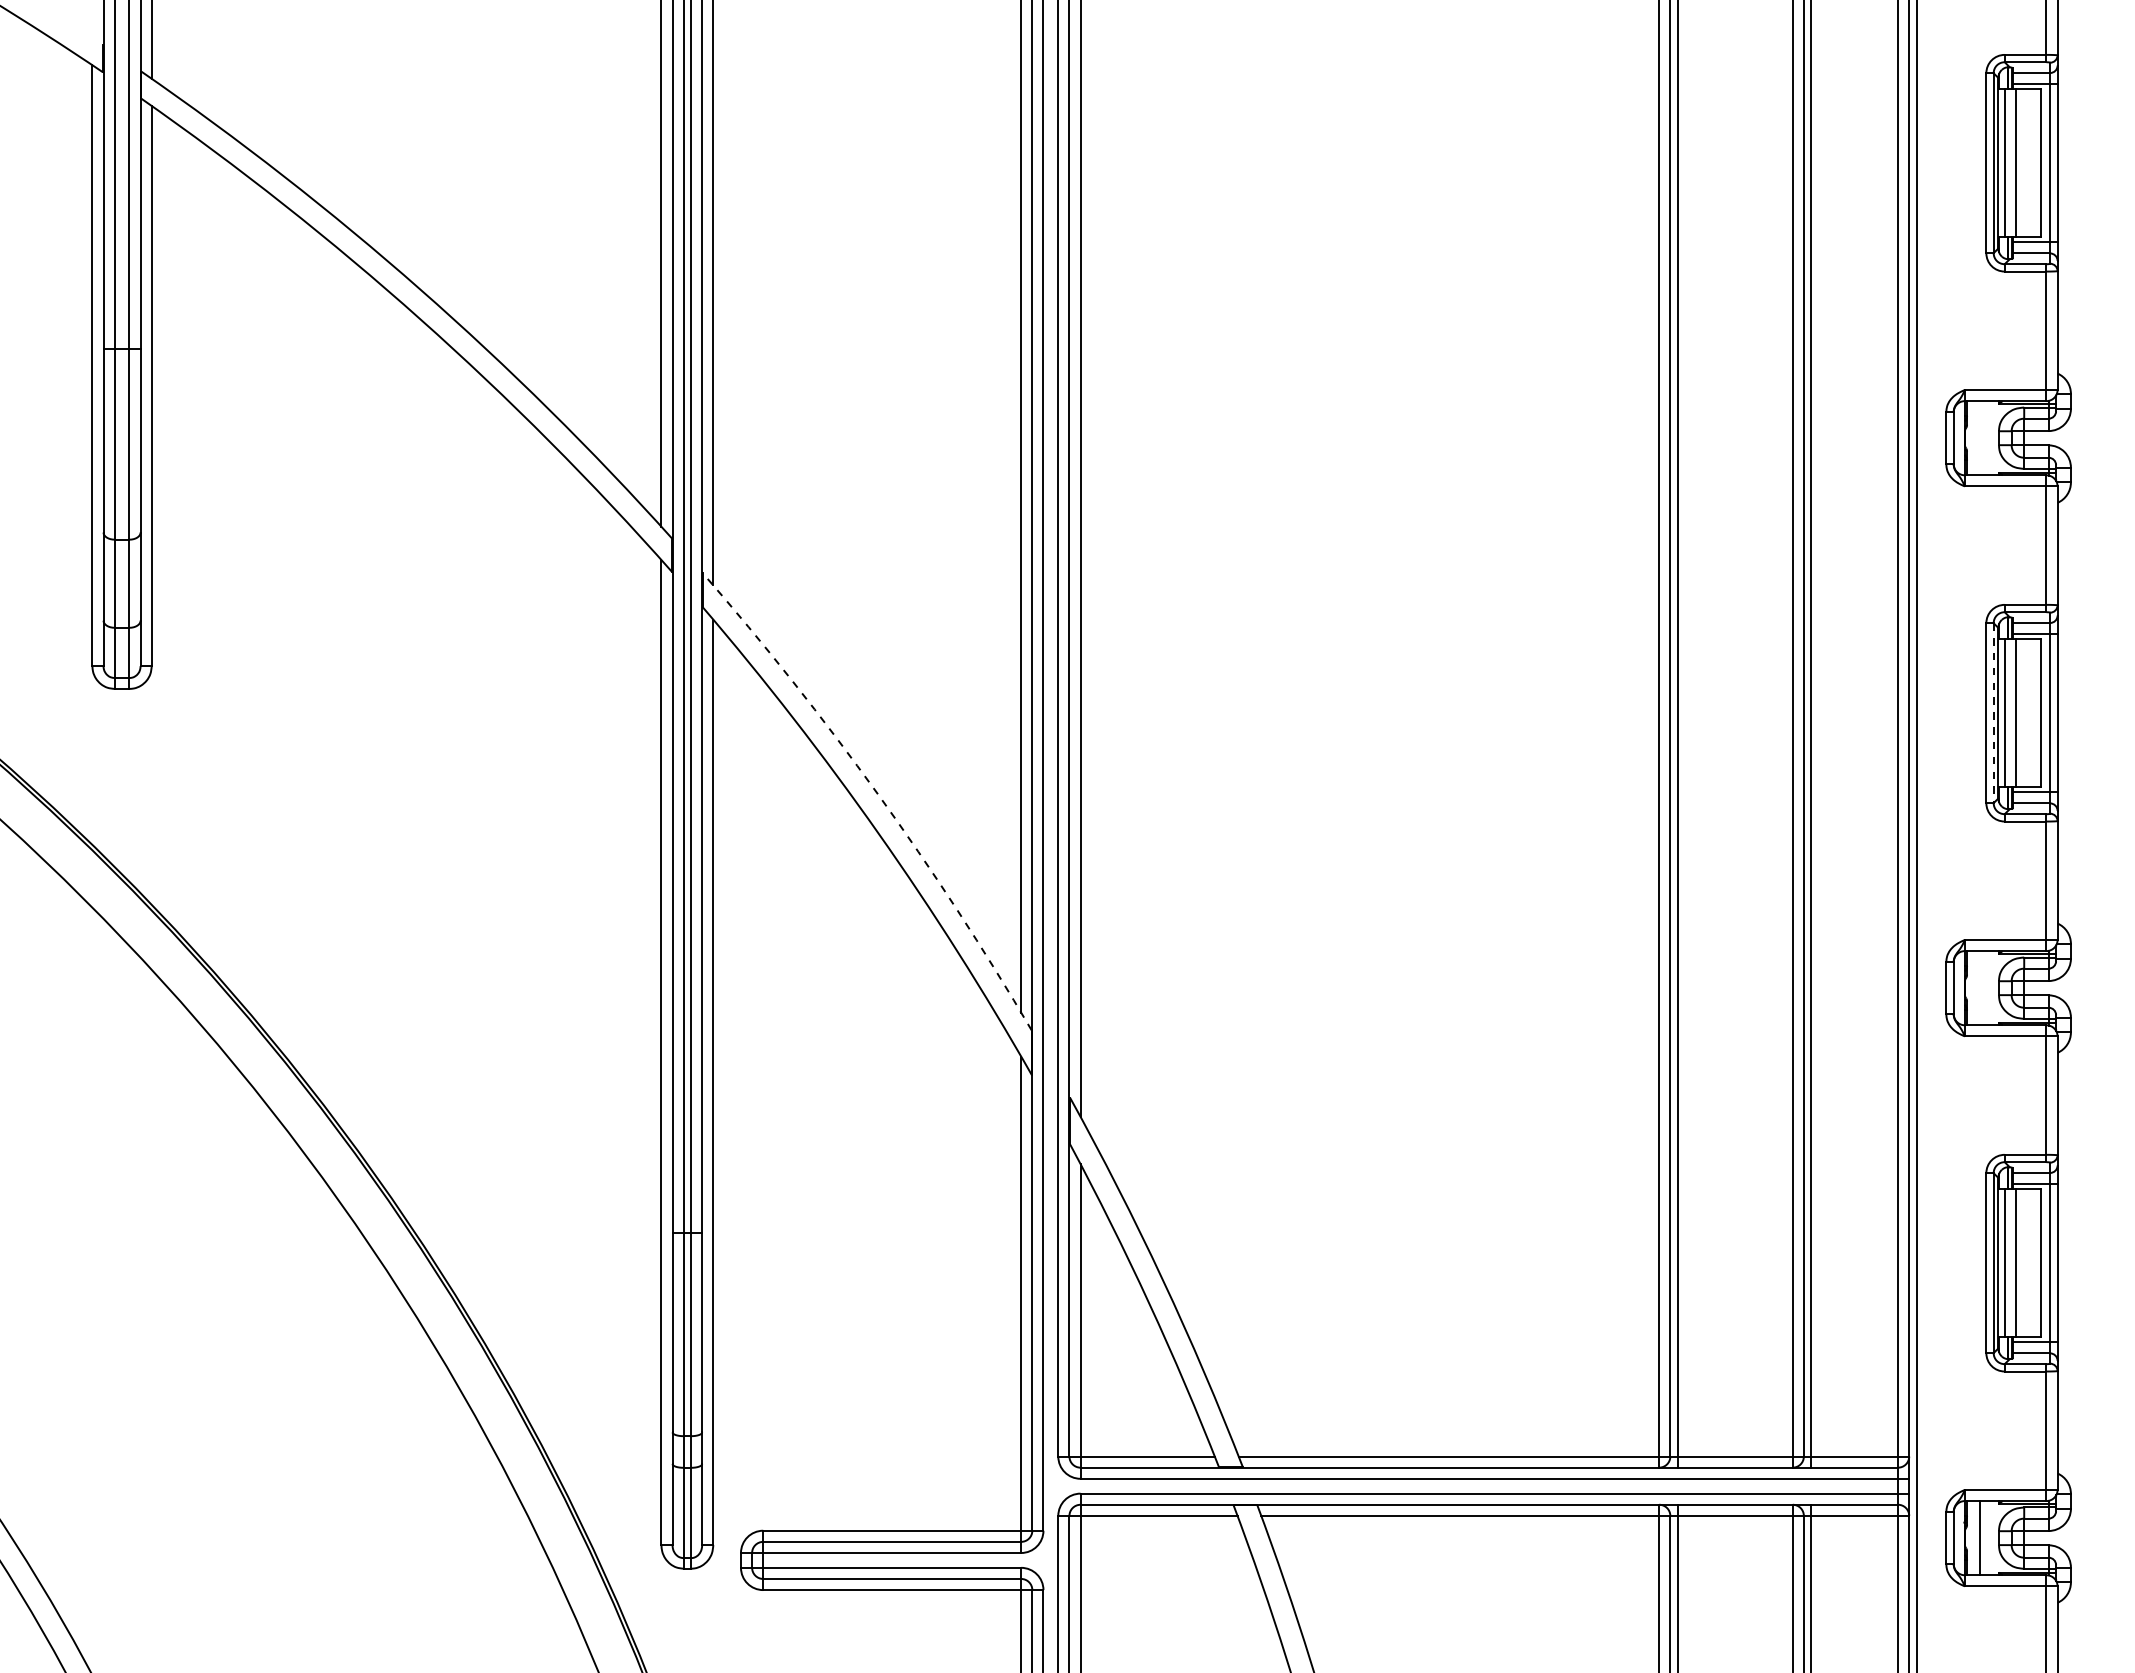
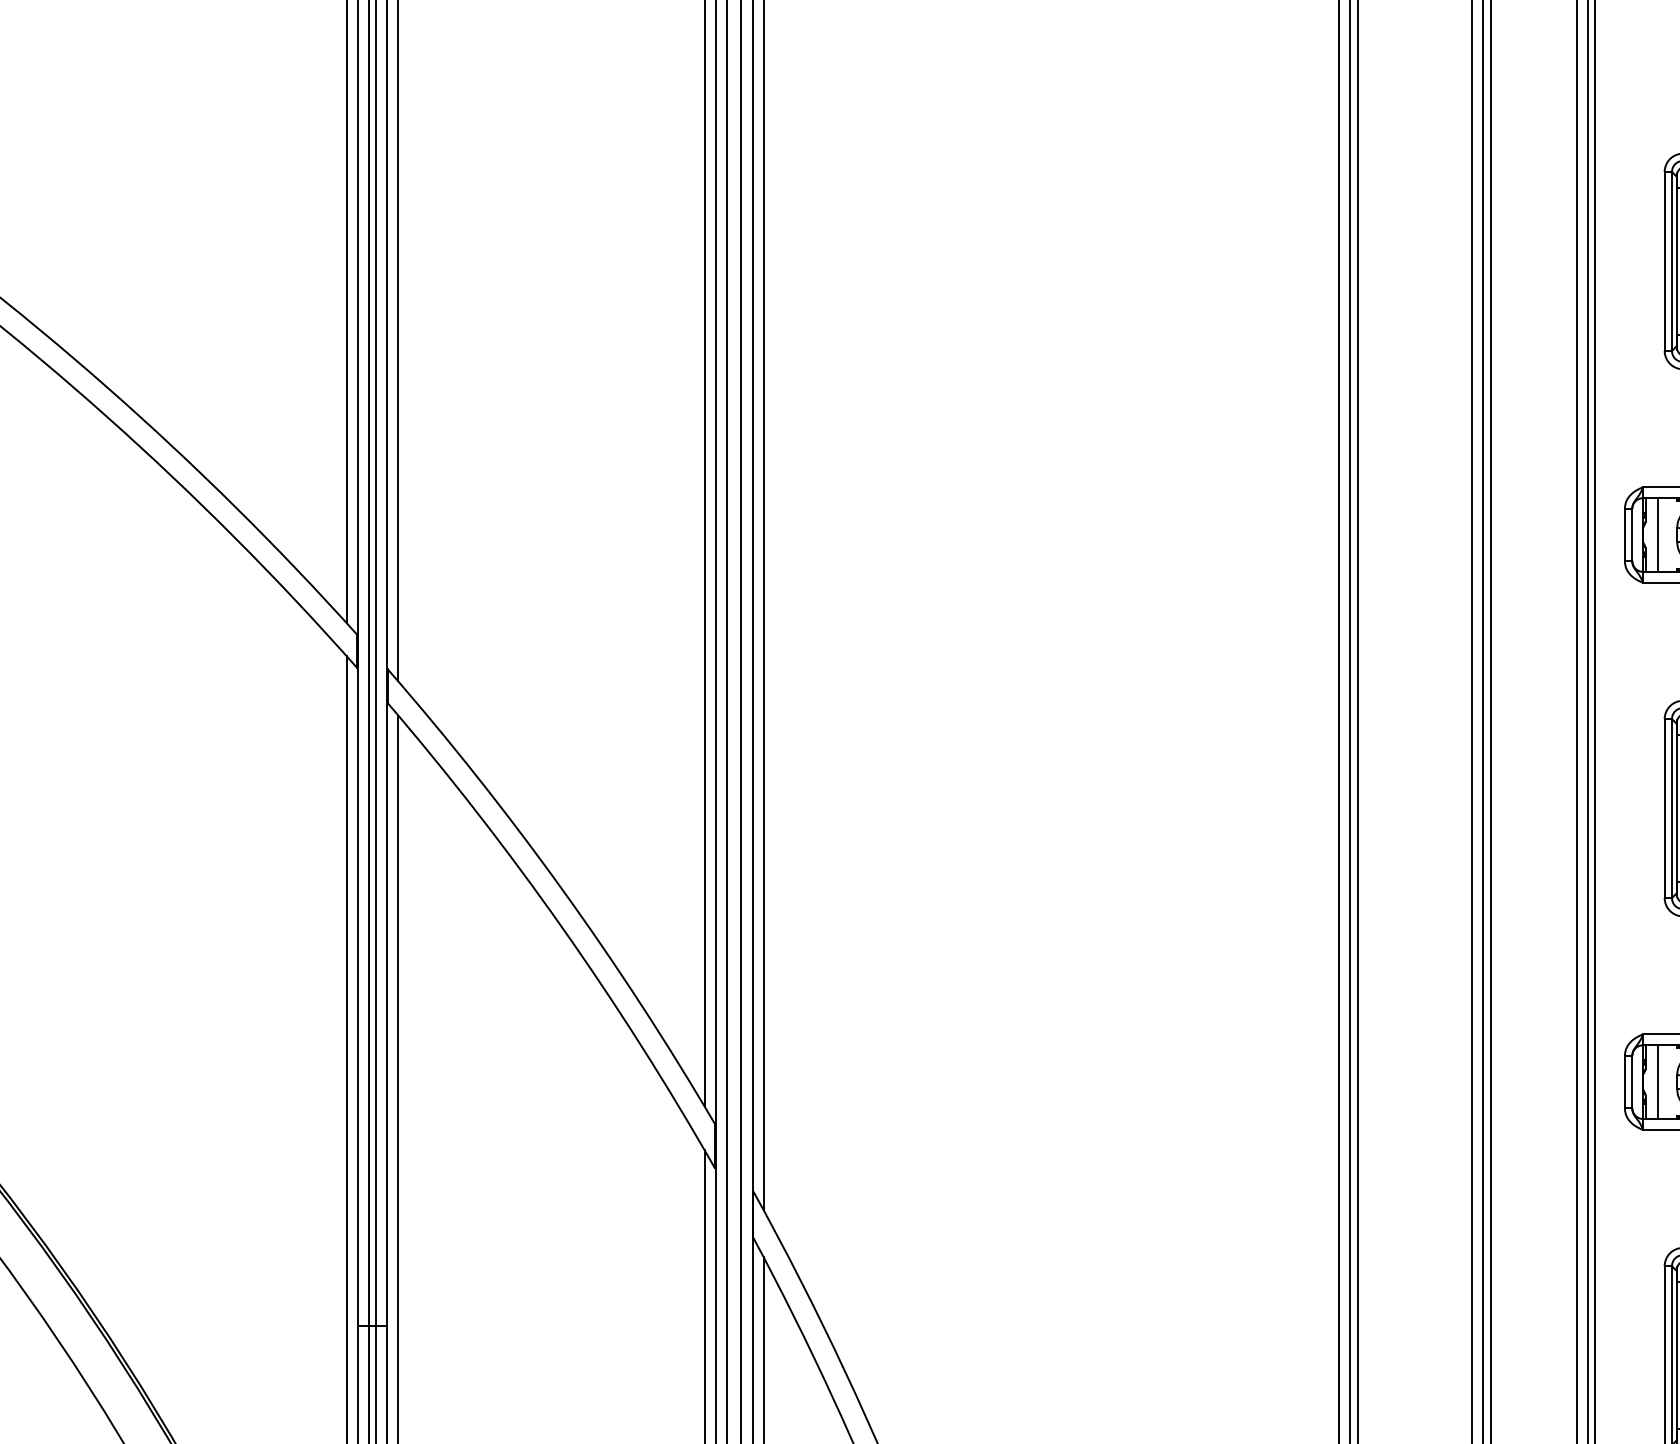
line: (1979, 438) -> (1657, 535), added
line: (1993, 713) -> (1671, 808), dashed -> solid
arc: (877, 794) -> (561, 889), dashed -> solid
line: (1979, 988) -> (1657, 1082), added

